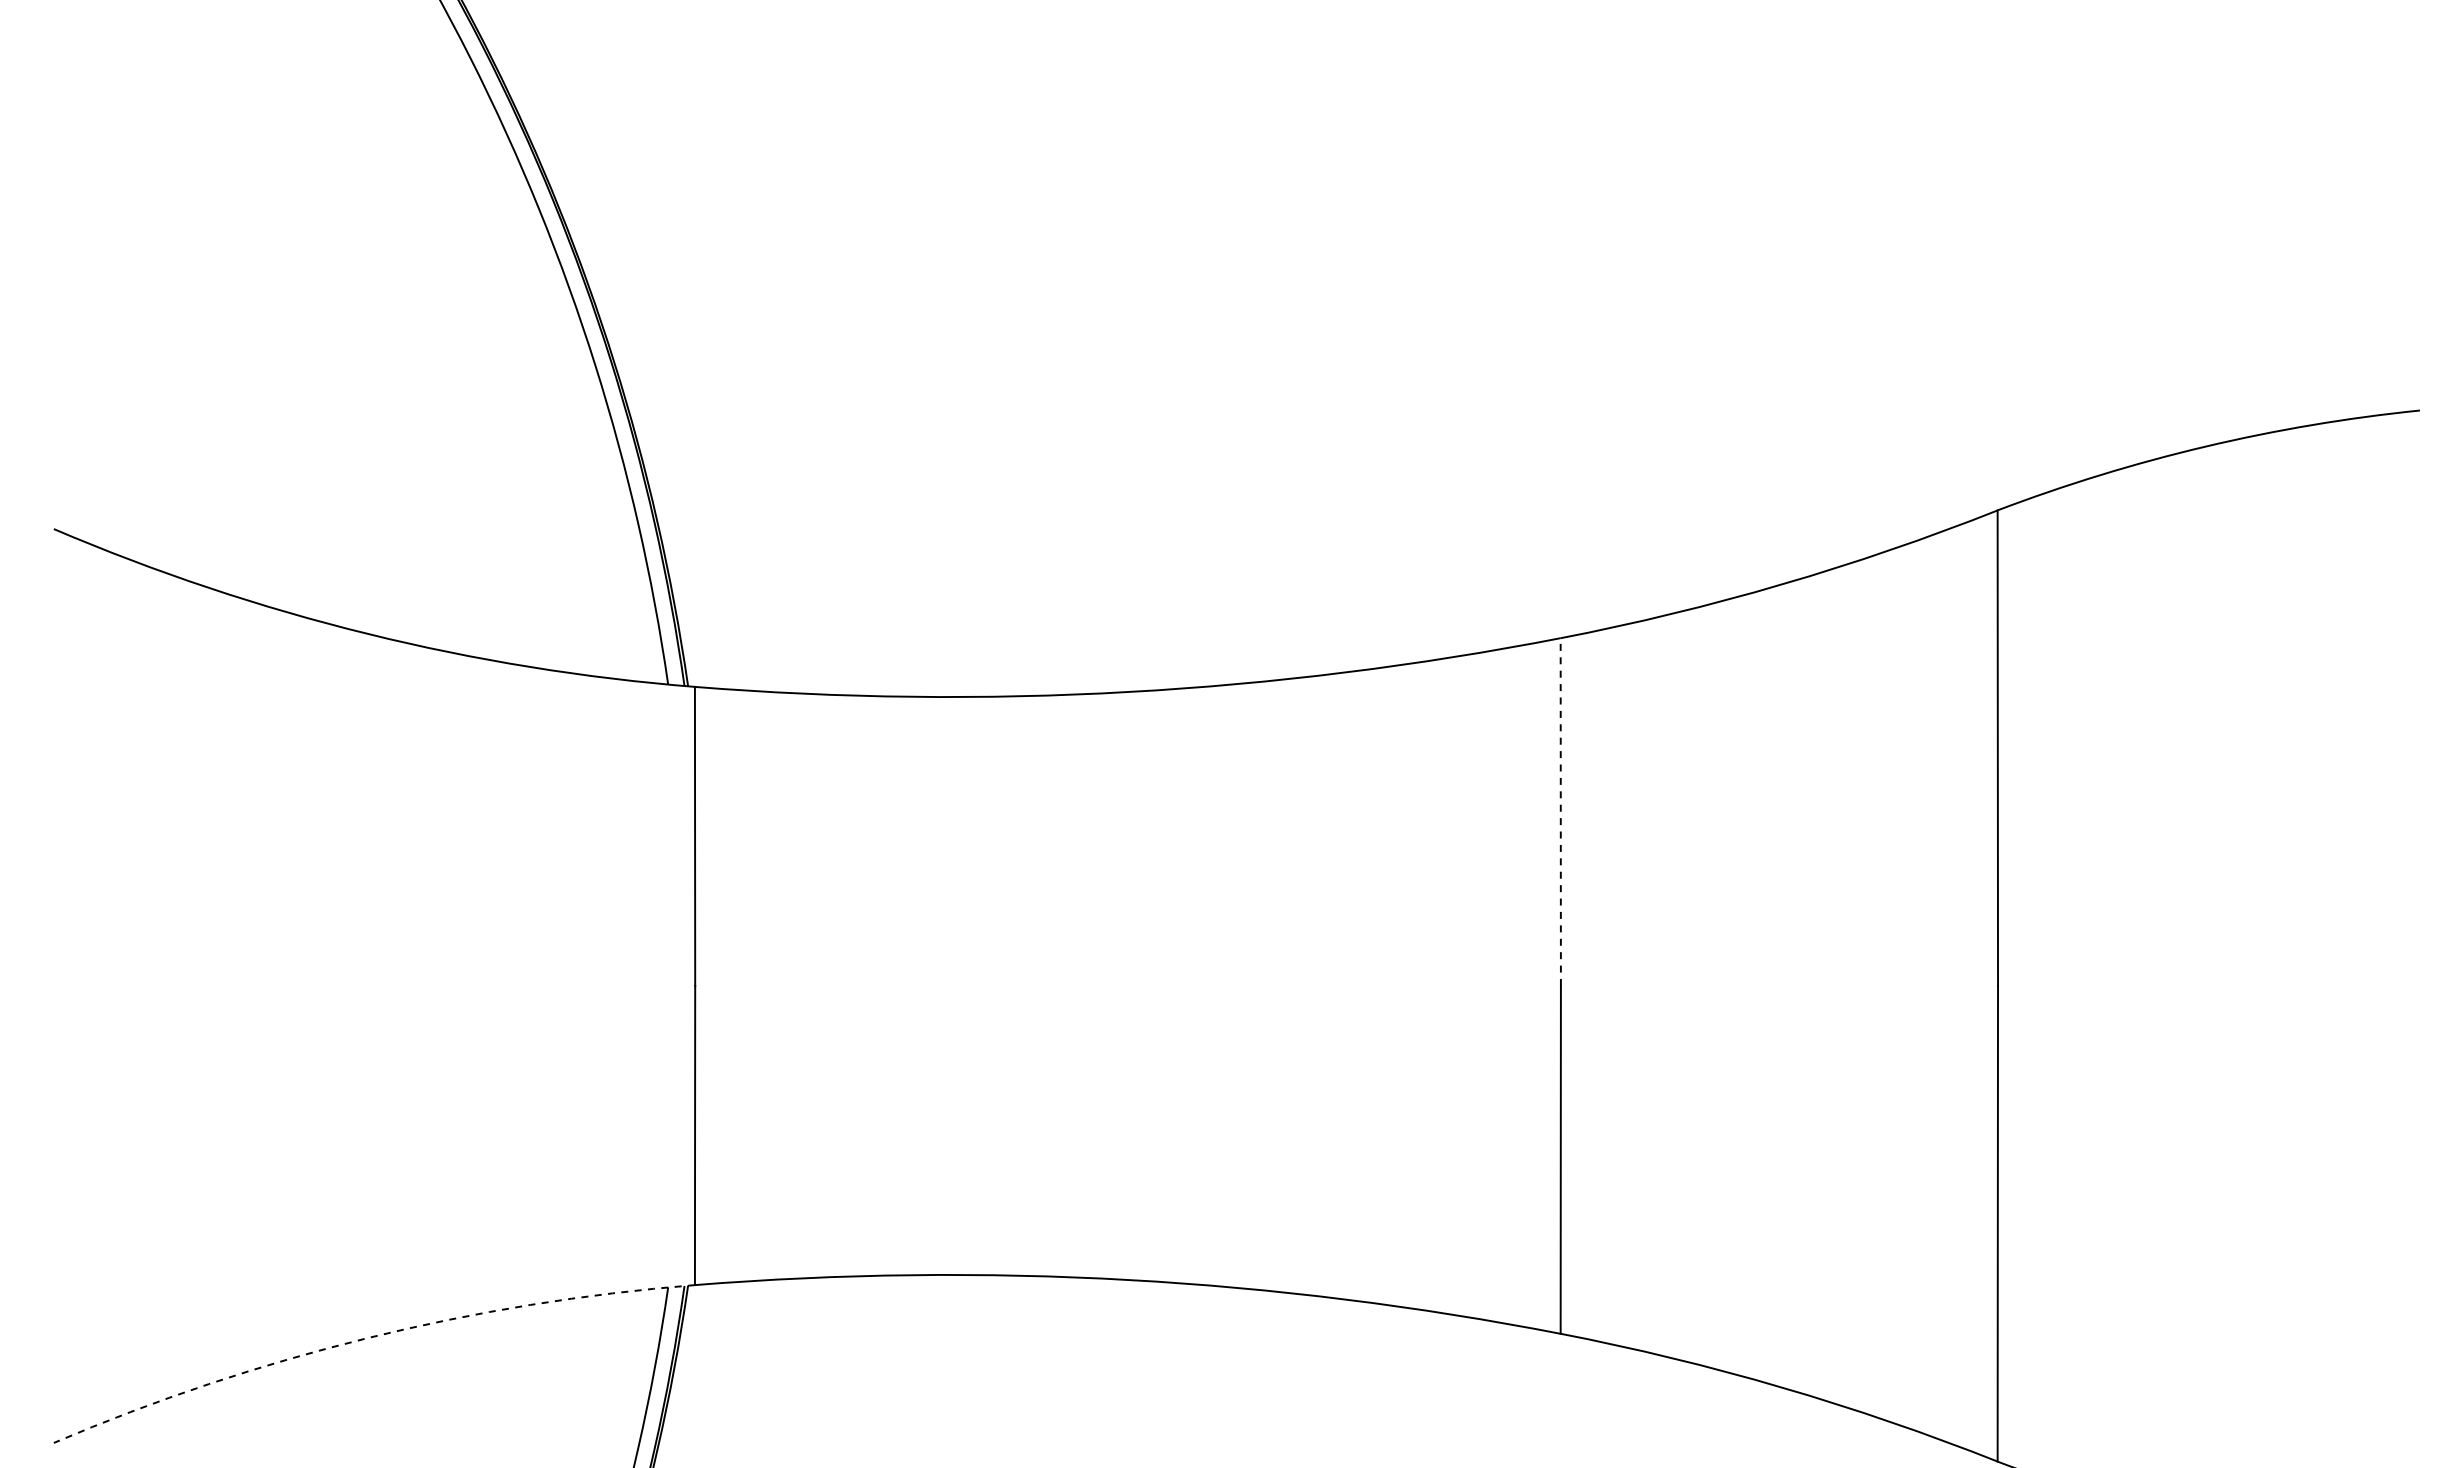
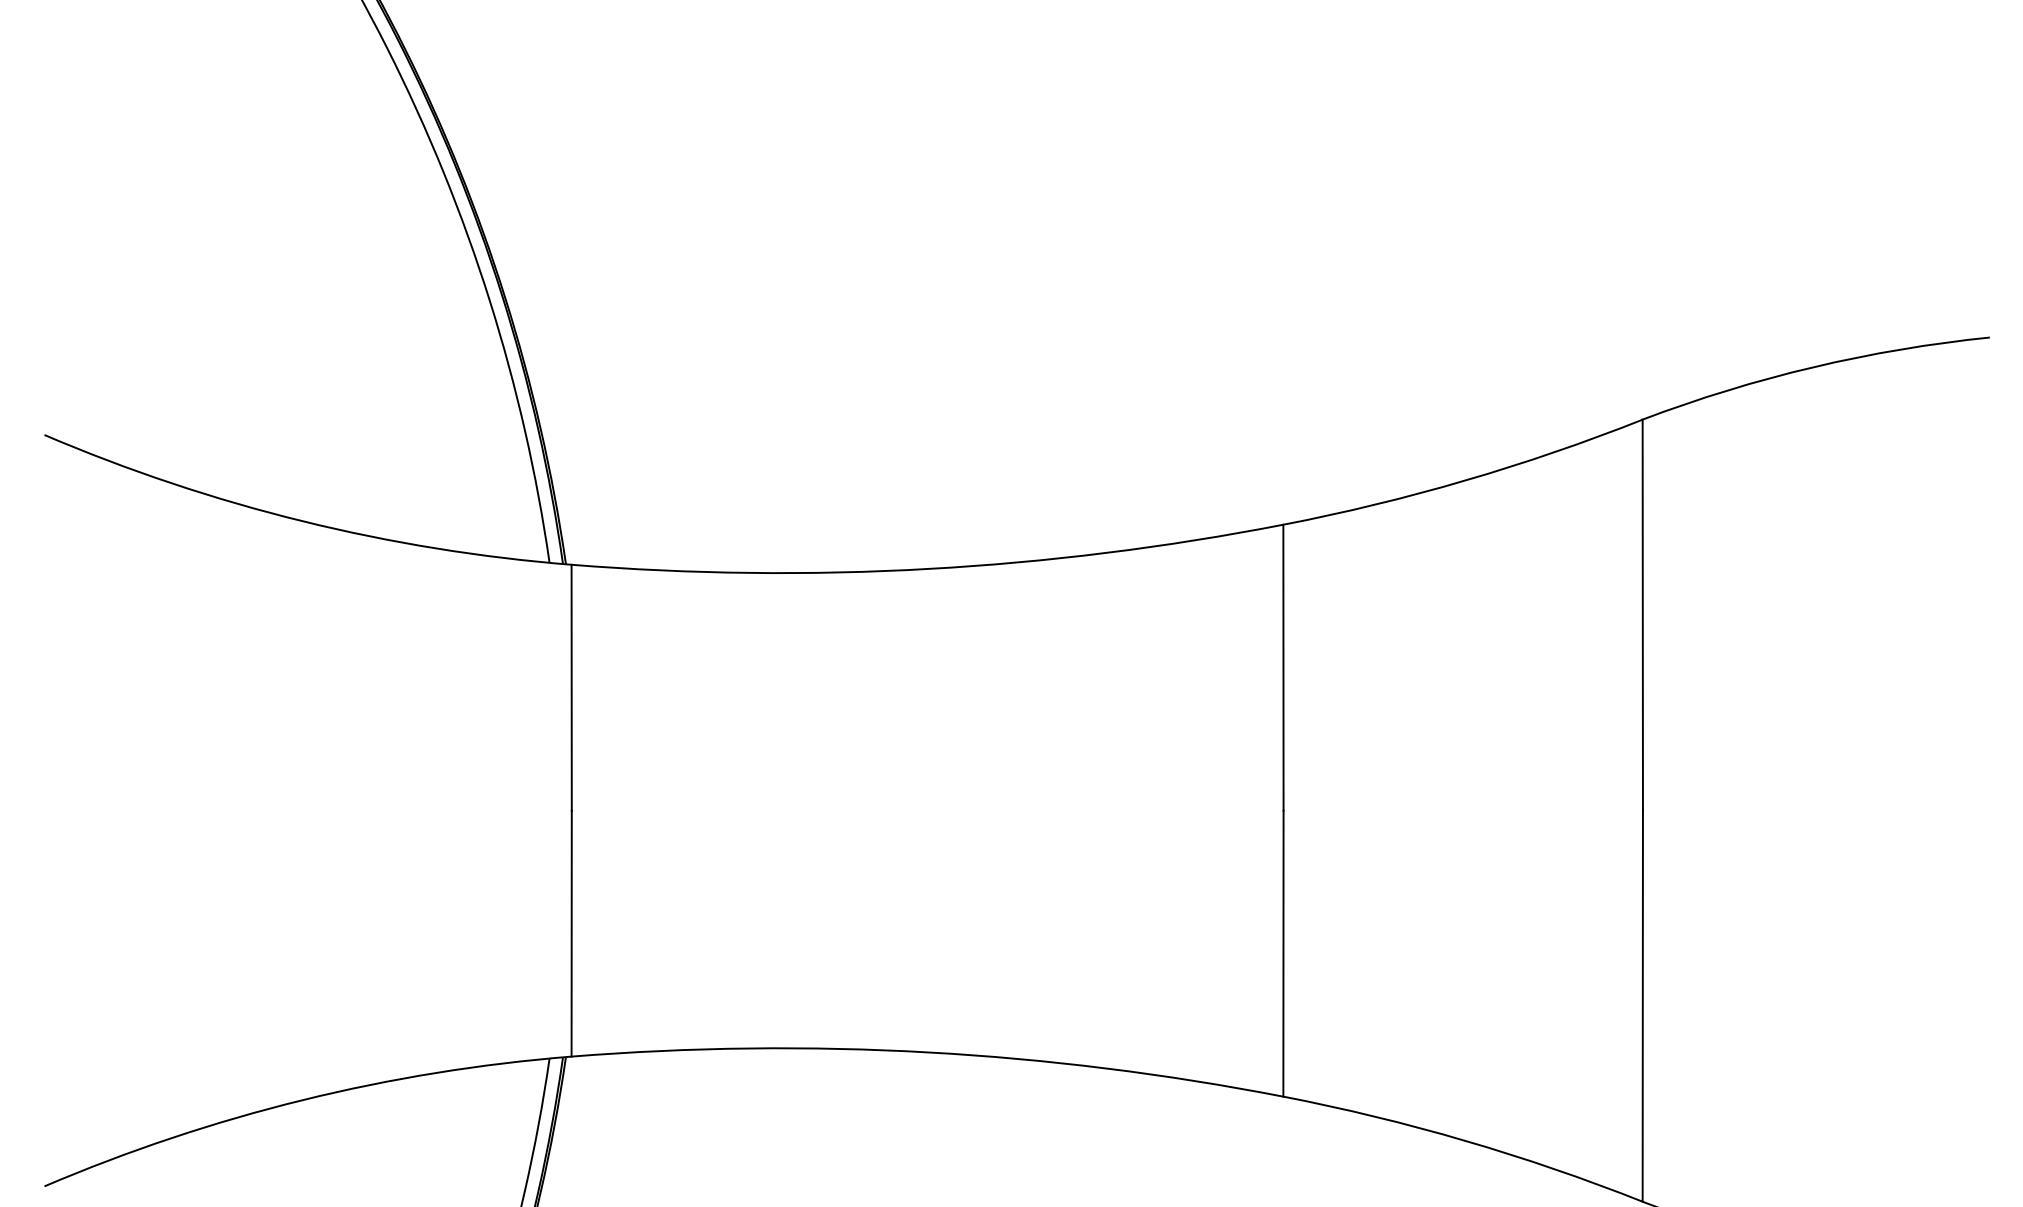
line: (1560, 812) -> (1283, 668), dashed -> solid
arc: (368, 1338) -> (303, 1100), dashed -> solid

